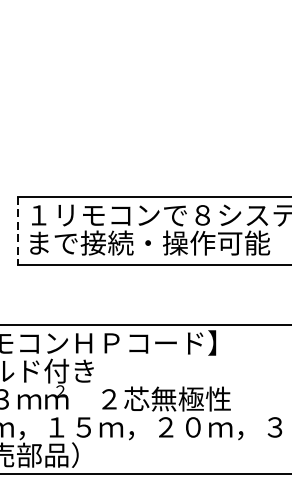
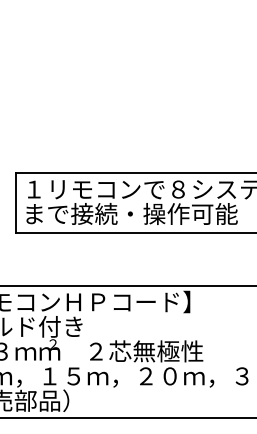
line: (18, 231) -> (16, 203), dashed -> solid

